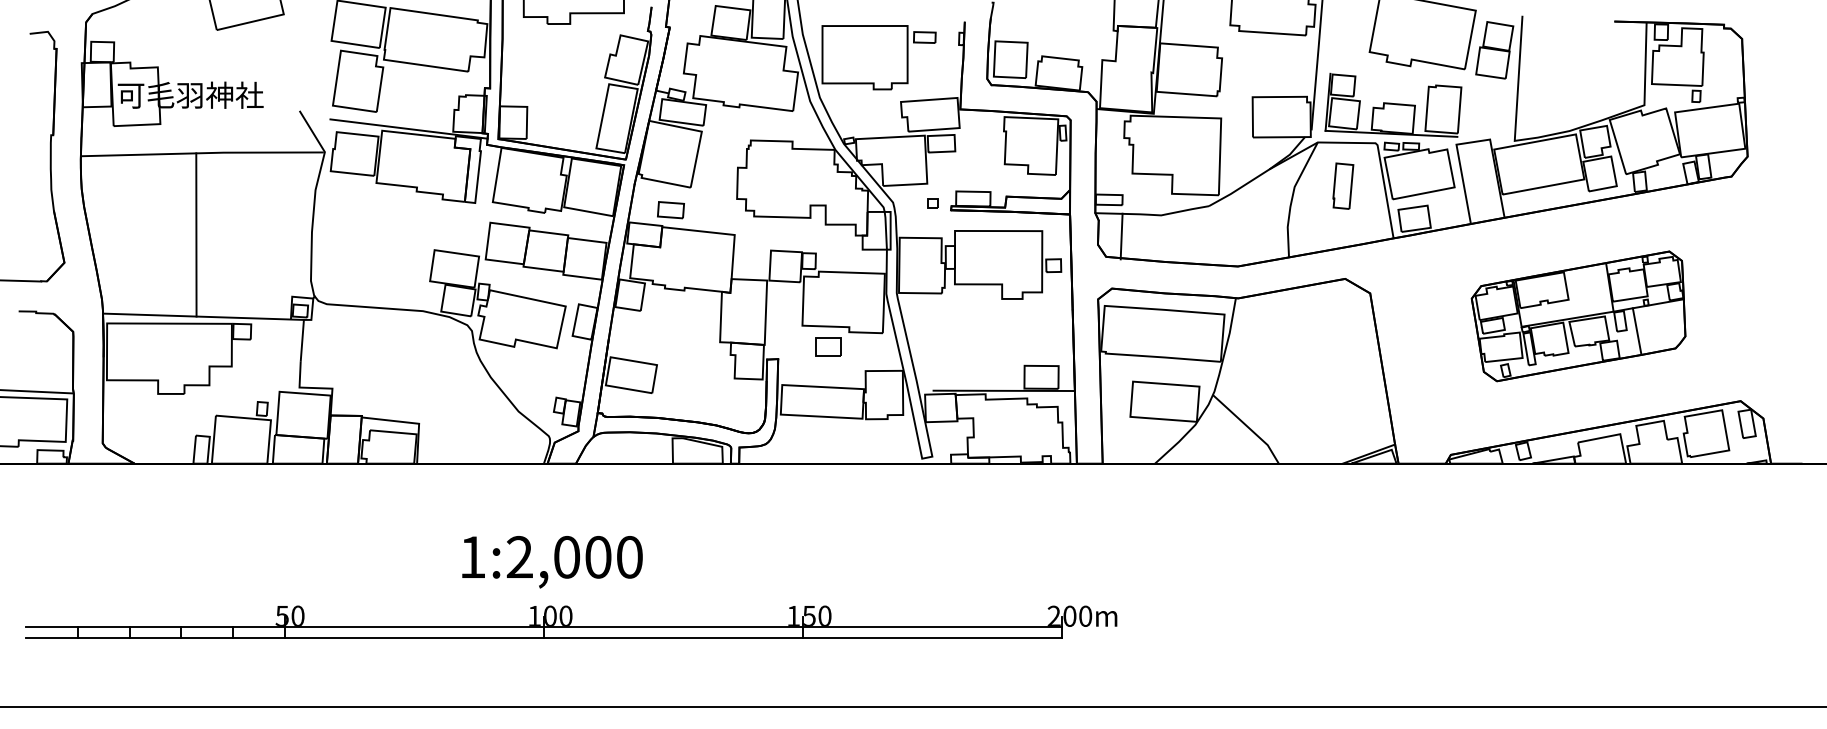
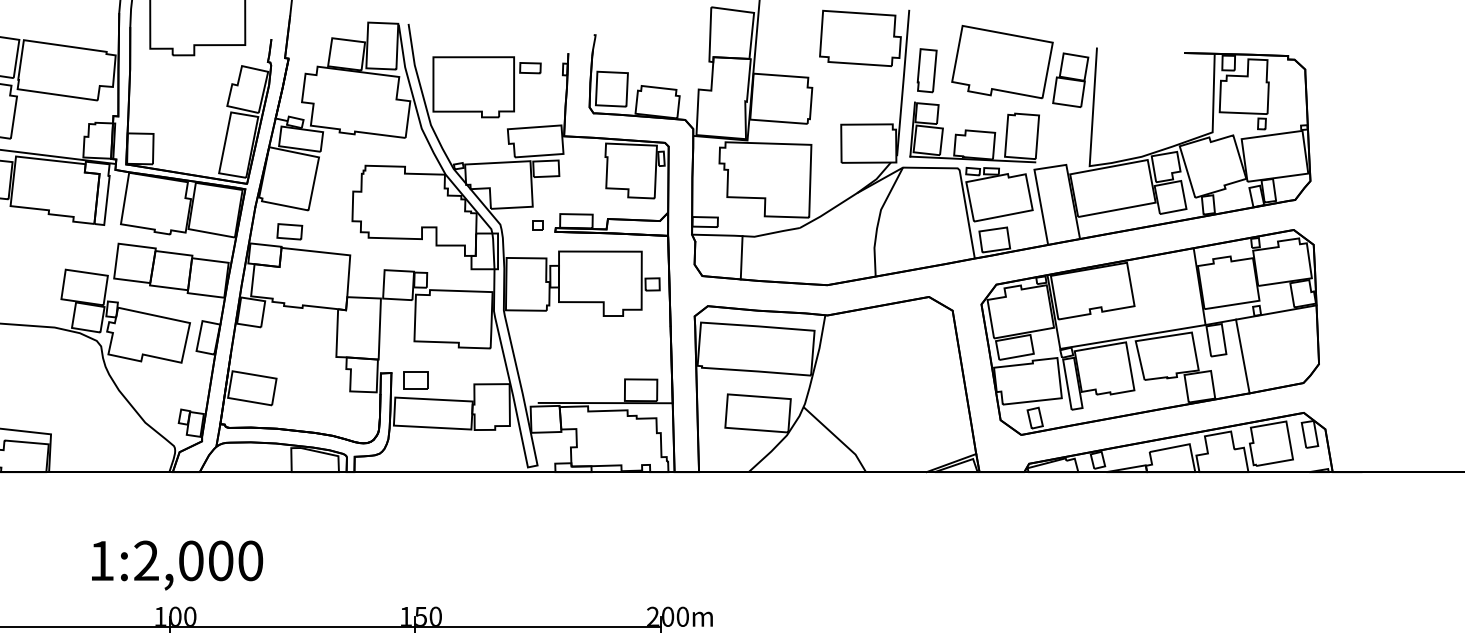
part: (1343, 185) -> (927, 70), moved
line: (1121, 236) -> (741, 257), moved
part: (1578, 316) -> (1150, 332), size x1.67
part: (828, 346) -> (416, 380), moved

